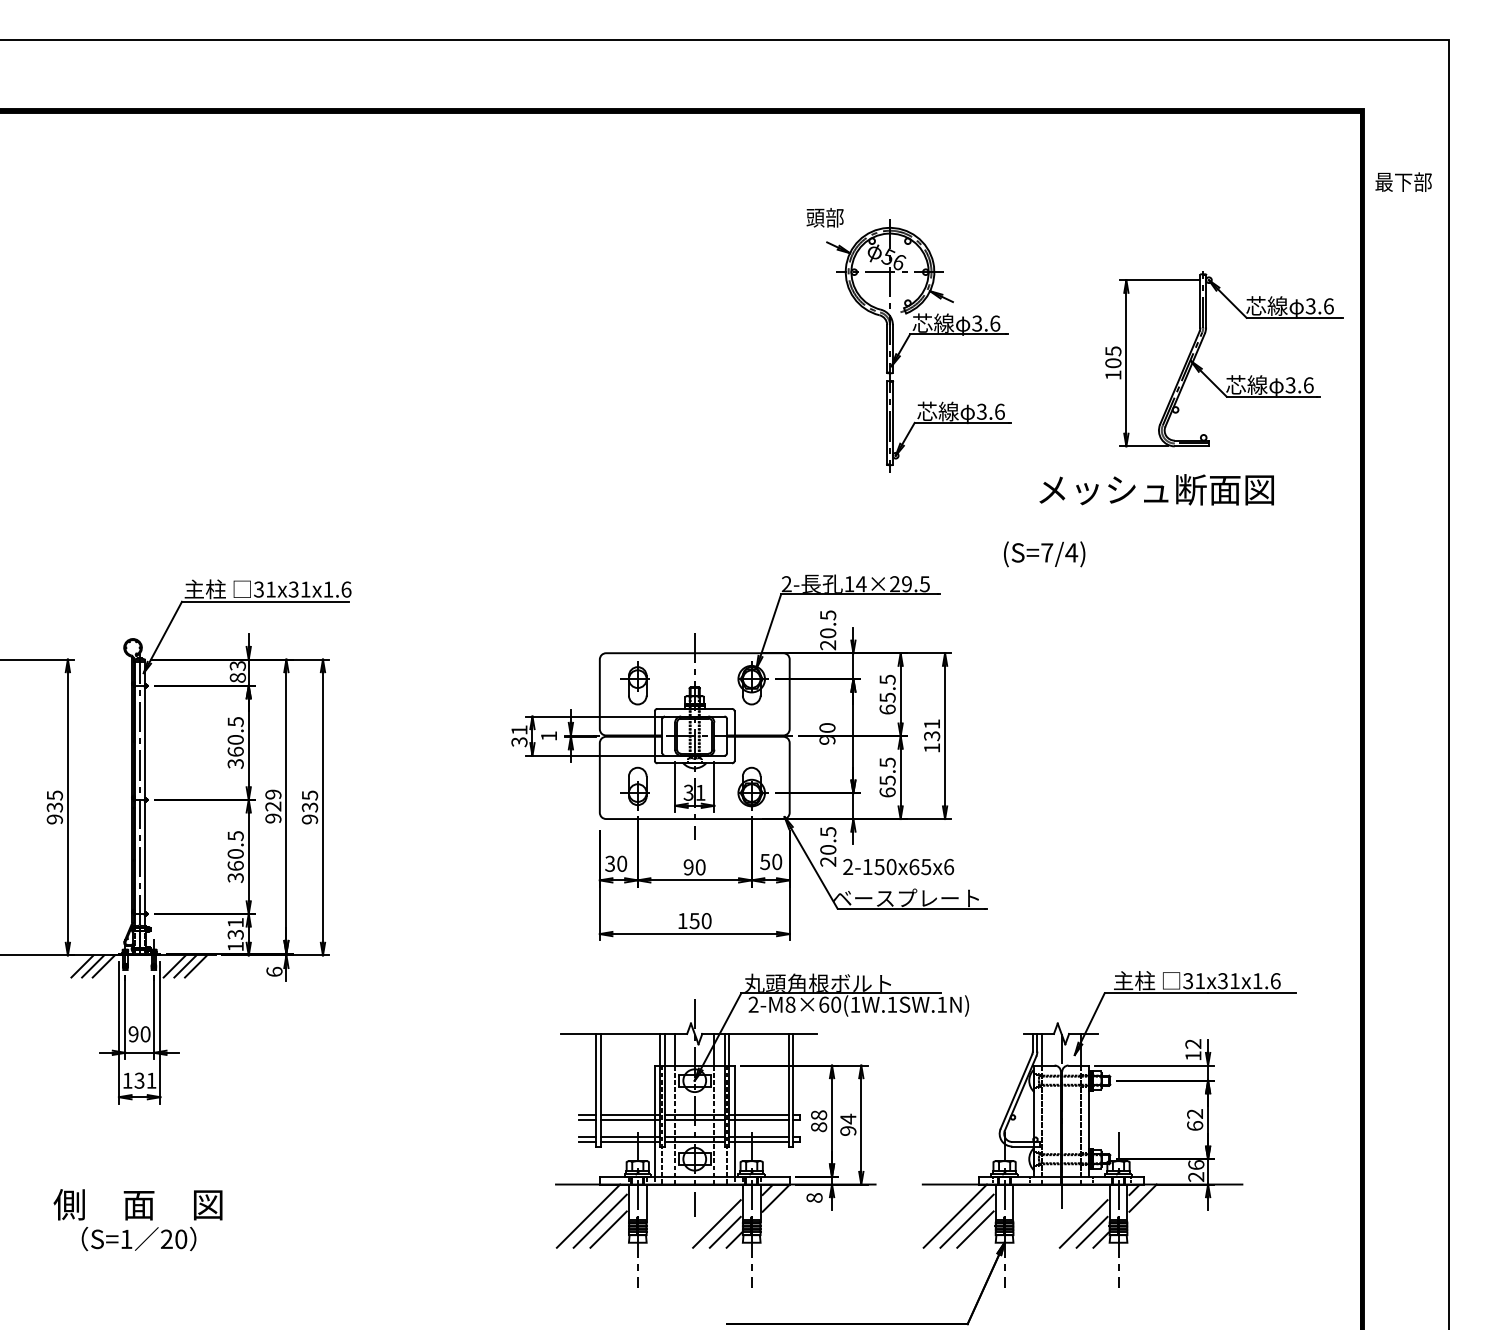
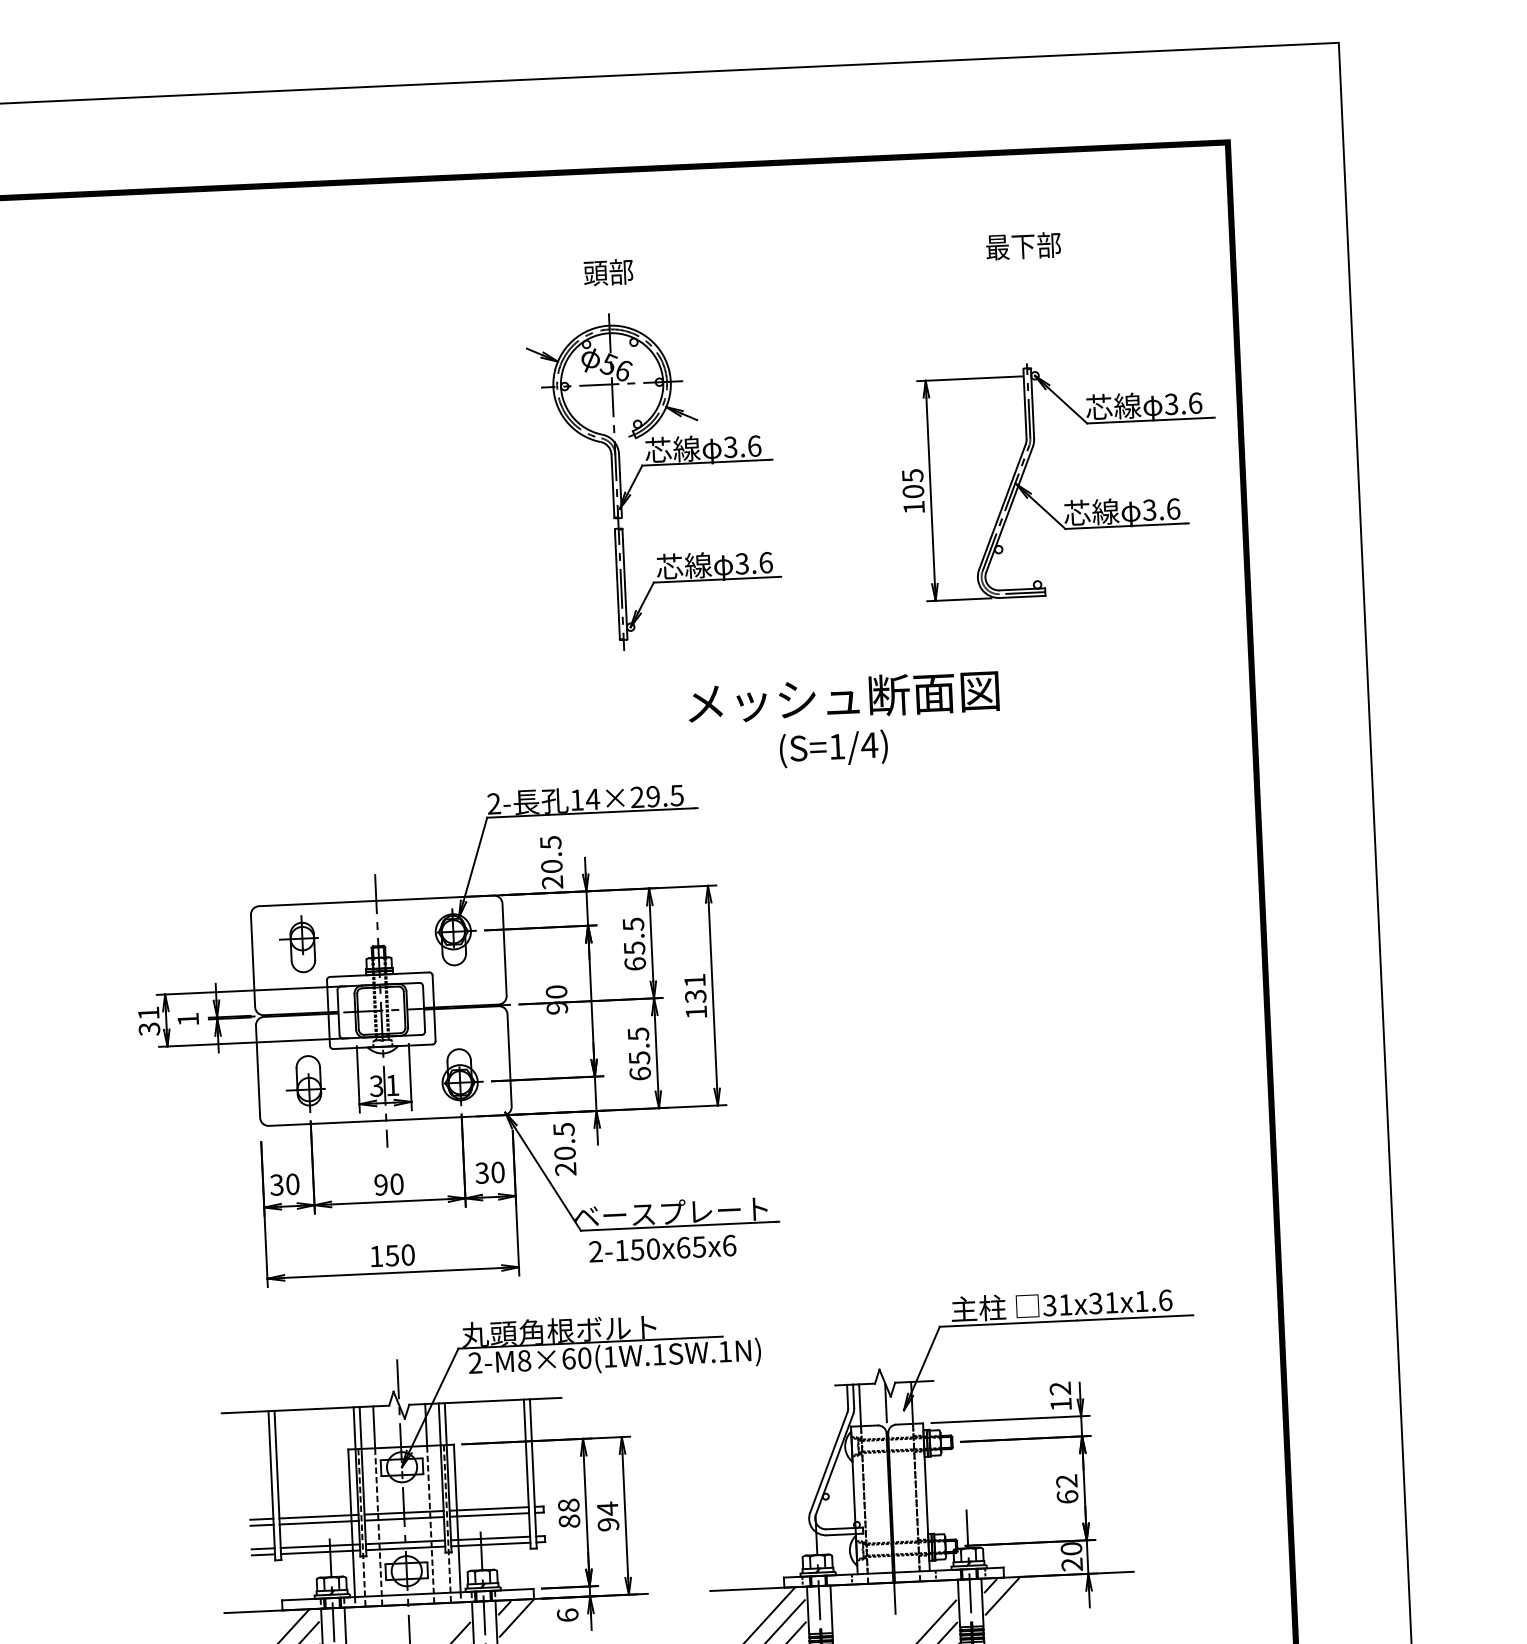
text: (1403, 181) -> (1023, 245), moved
text: (824, 217) -> (607, 272), moved
text: (1156, 489) -> (843, 696), moved
text: (1047, 552) -> (837, 746), (S=7/4) -> (S=1/4)
text: (765, 861) -> (482, 1172), 50 -> 30
text: (898, 867) -> (662, 1249), moved
text: (1196, 1164) -> (1071, 1548), 26 -> 20
text: (814, 1197) -> (567, 1614), 8 -> 6

